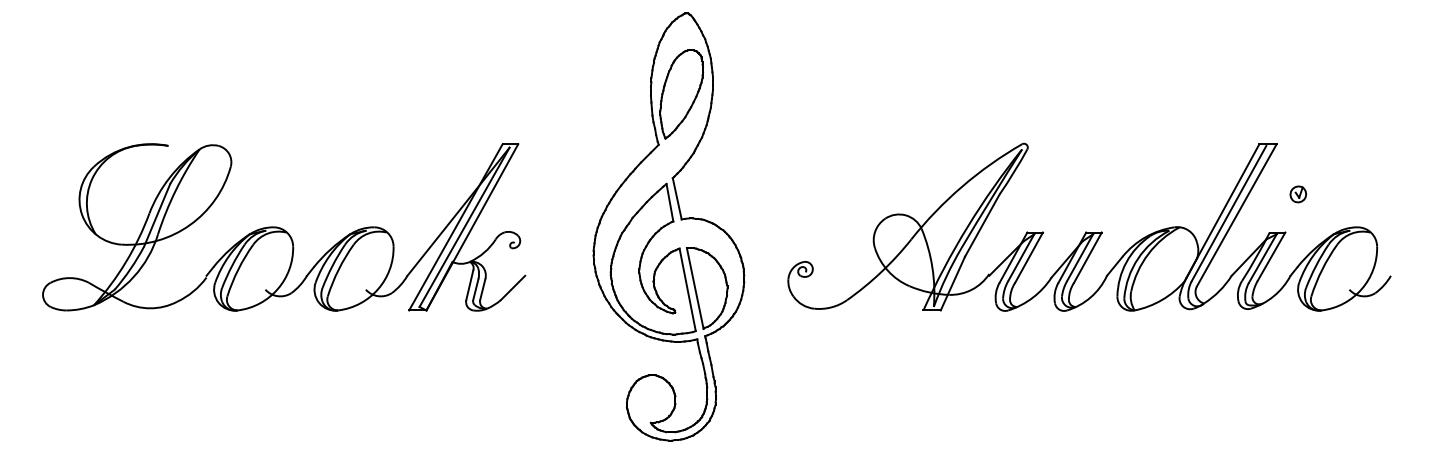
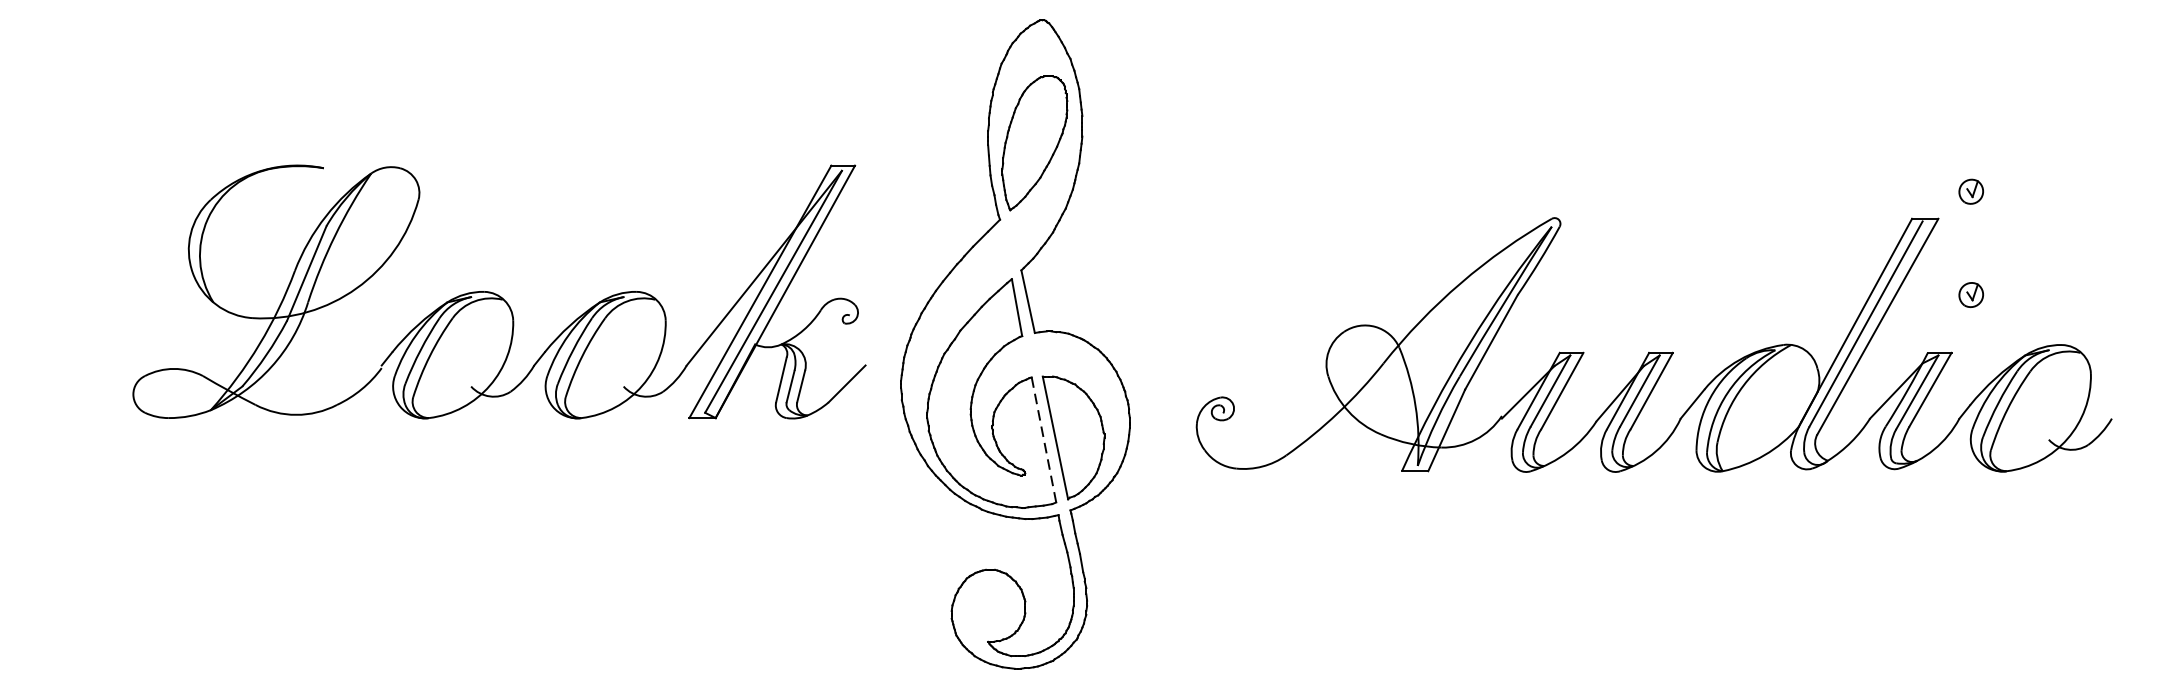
part: (1298, 126) -> (1971, 191), added
part: (284, 227) -> (500, 292), moved
line: (687, 289) -> (1043, 439), solid -> dashed

